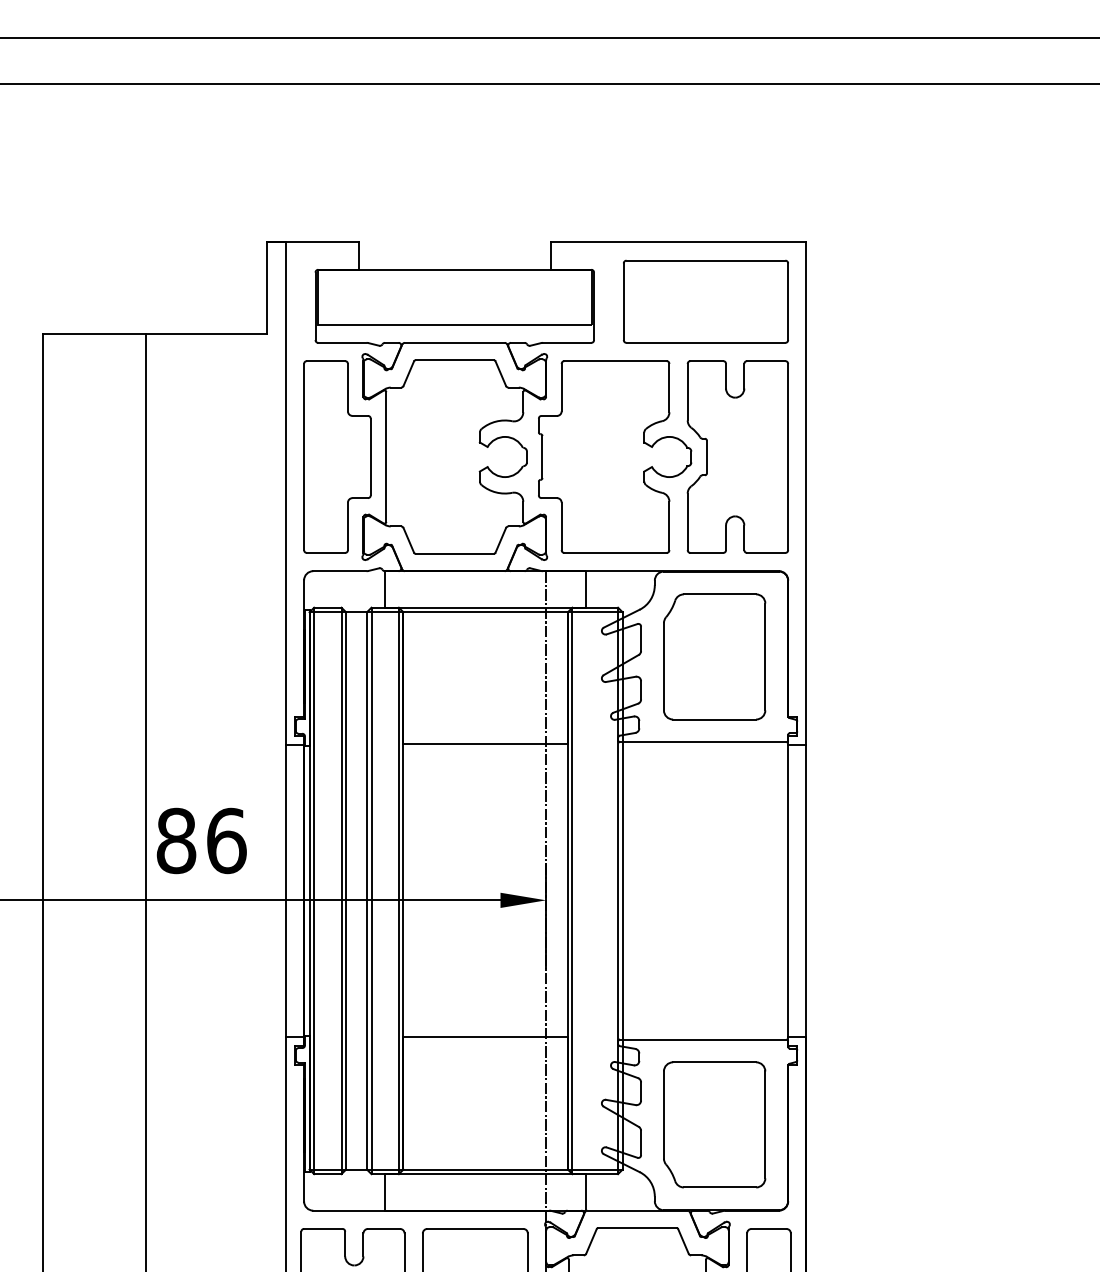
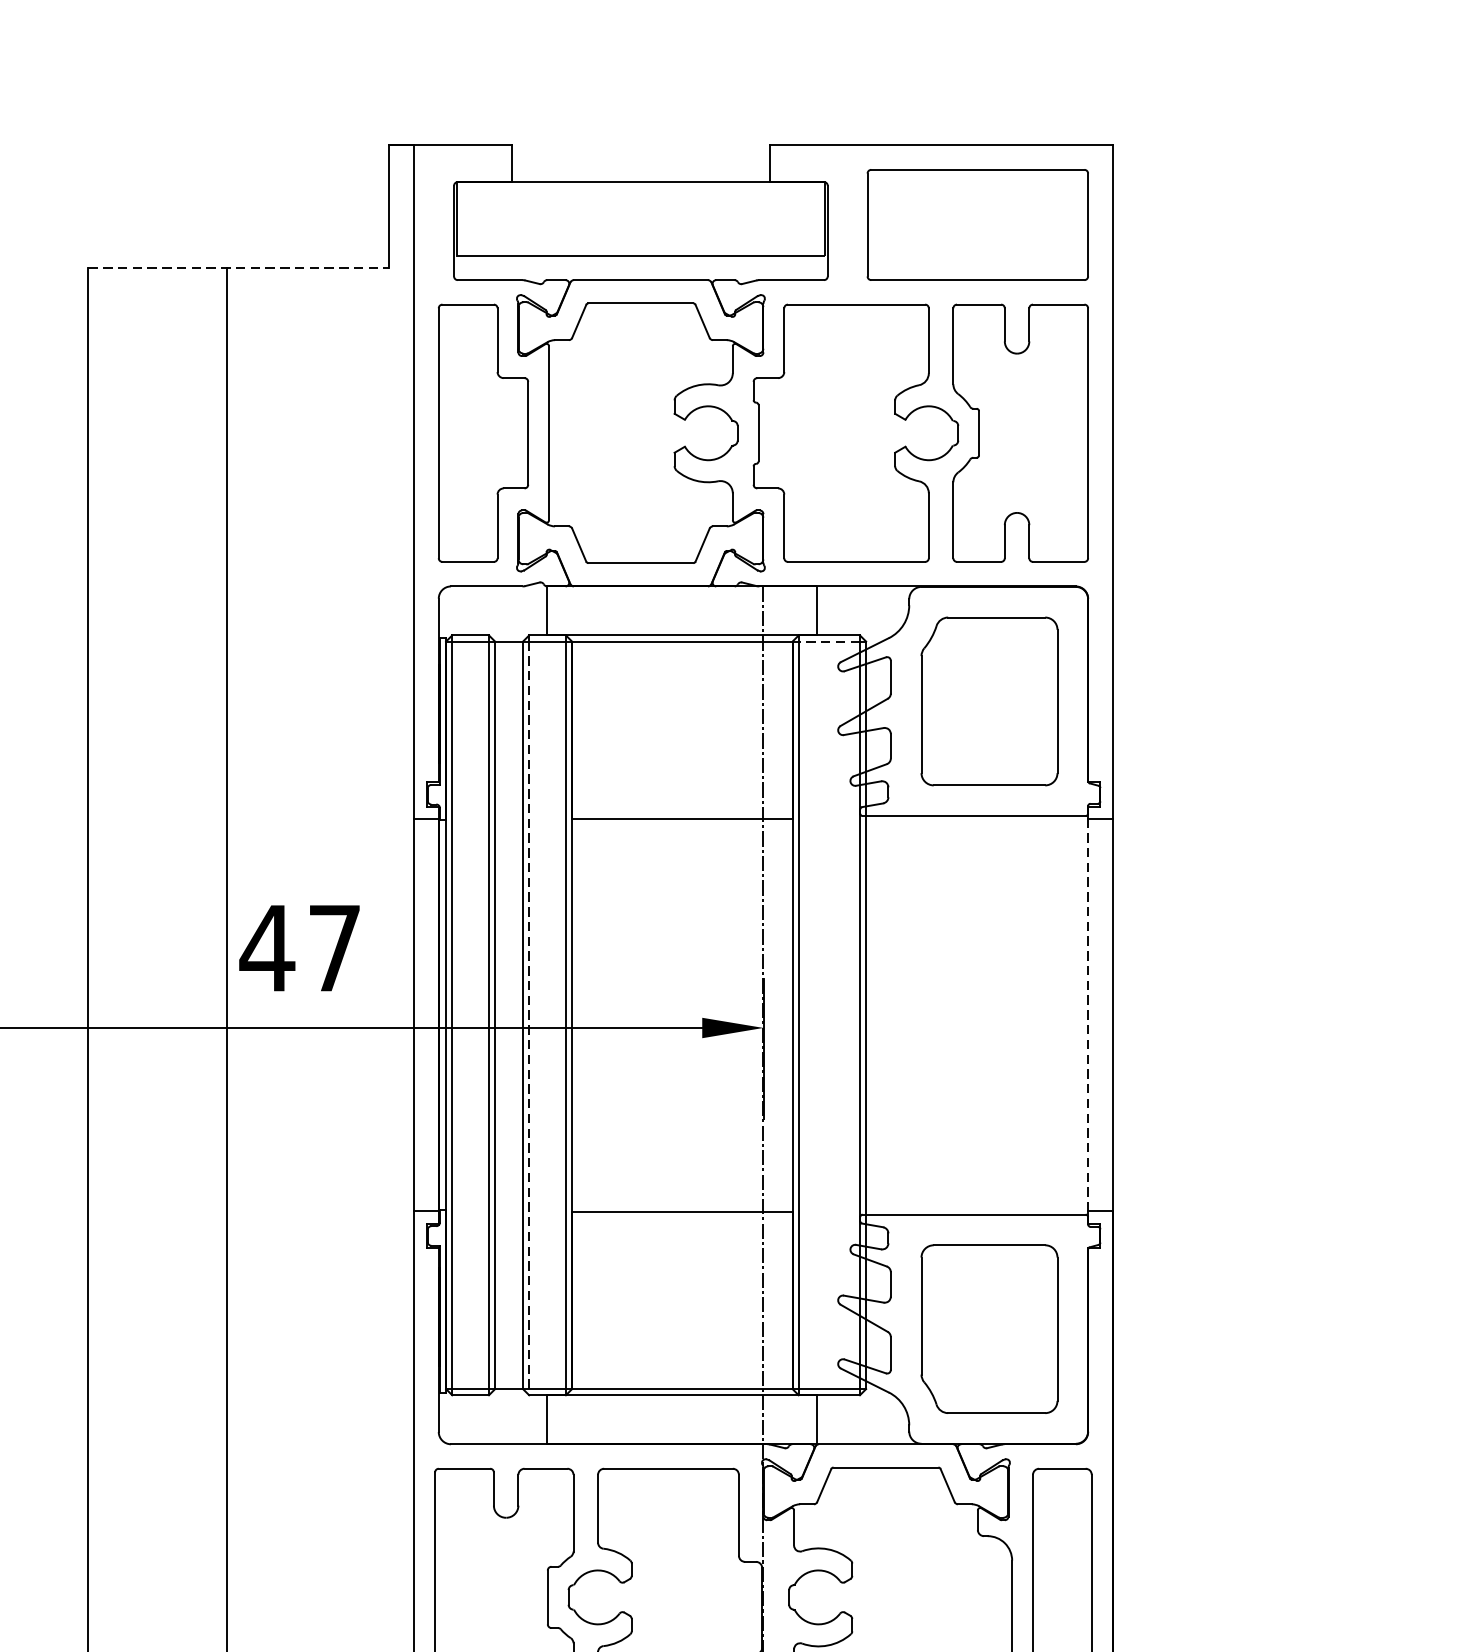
line: (154, 333) -> (238, 267), solid -> dashed
line: (595, 612) -> (829, 641), solid -> dashed
text: (200, 840) -> (299, 947), 86 -> 47
line: (788, 890) -> (1088, 1014), solid -> dashed
line: (371, 893) -> (529, 1018), solid -> dashed

